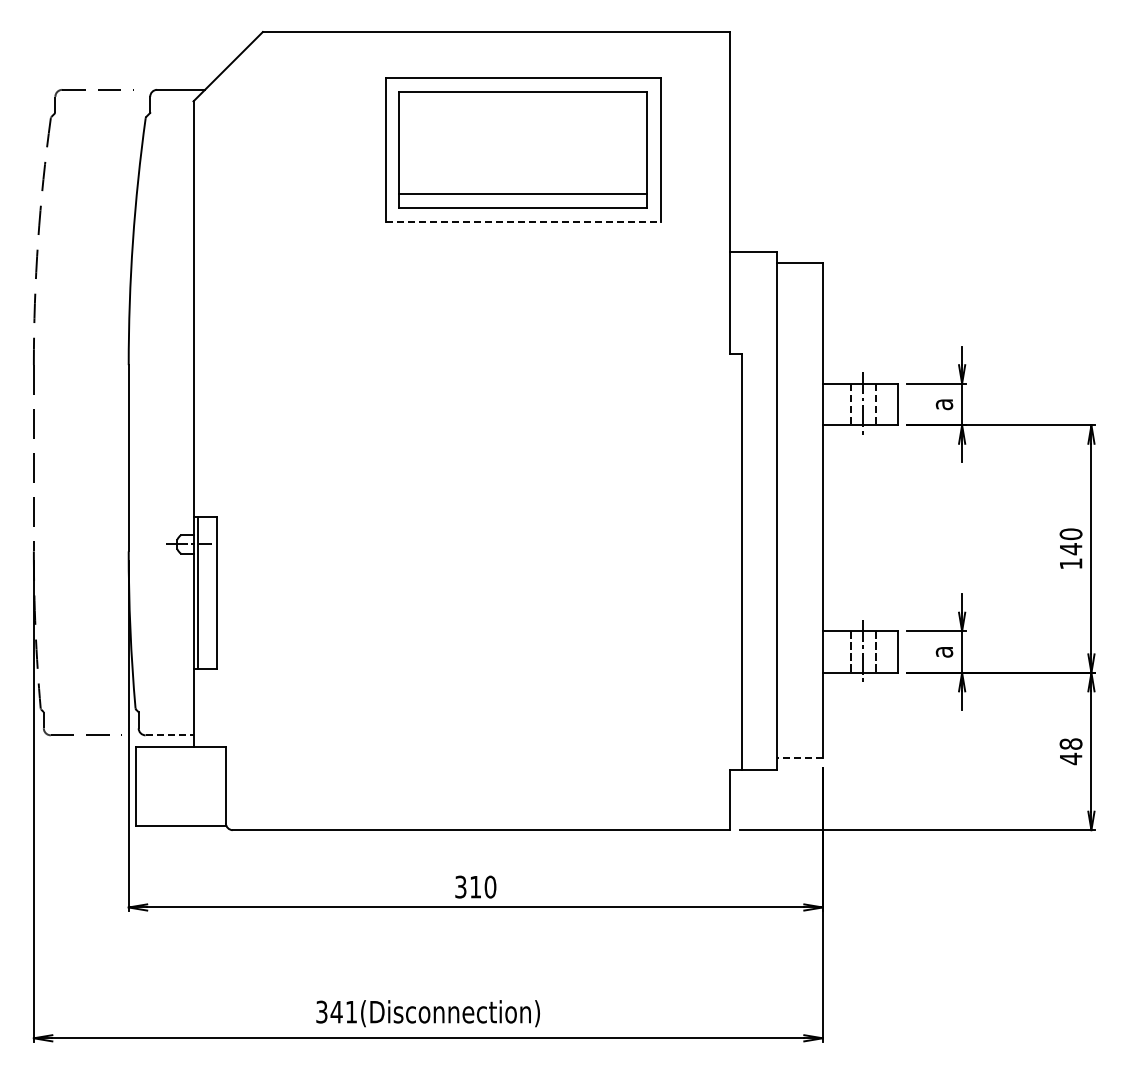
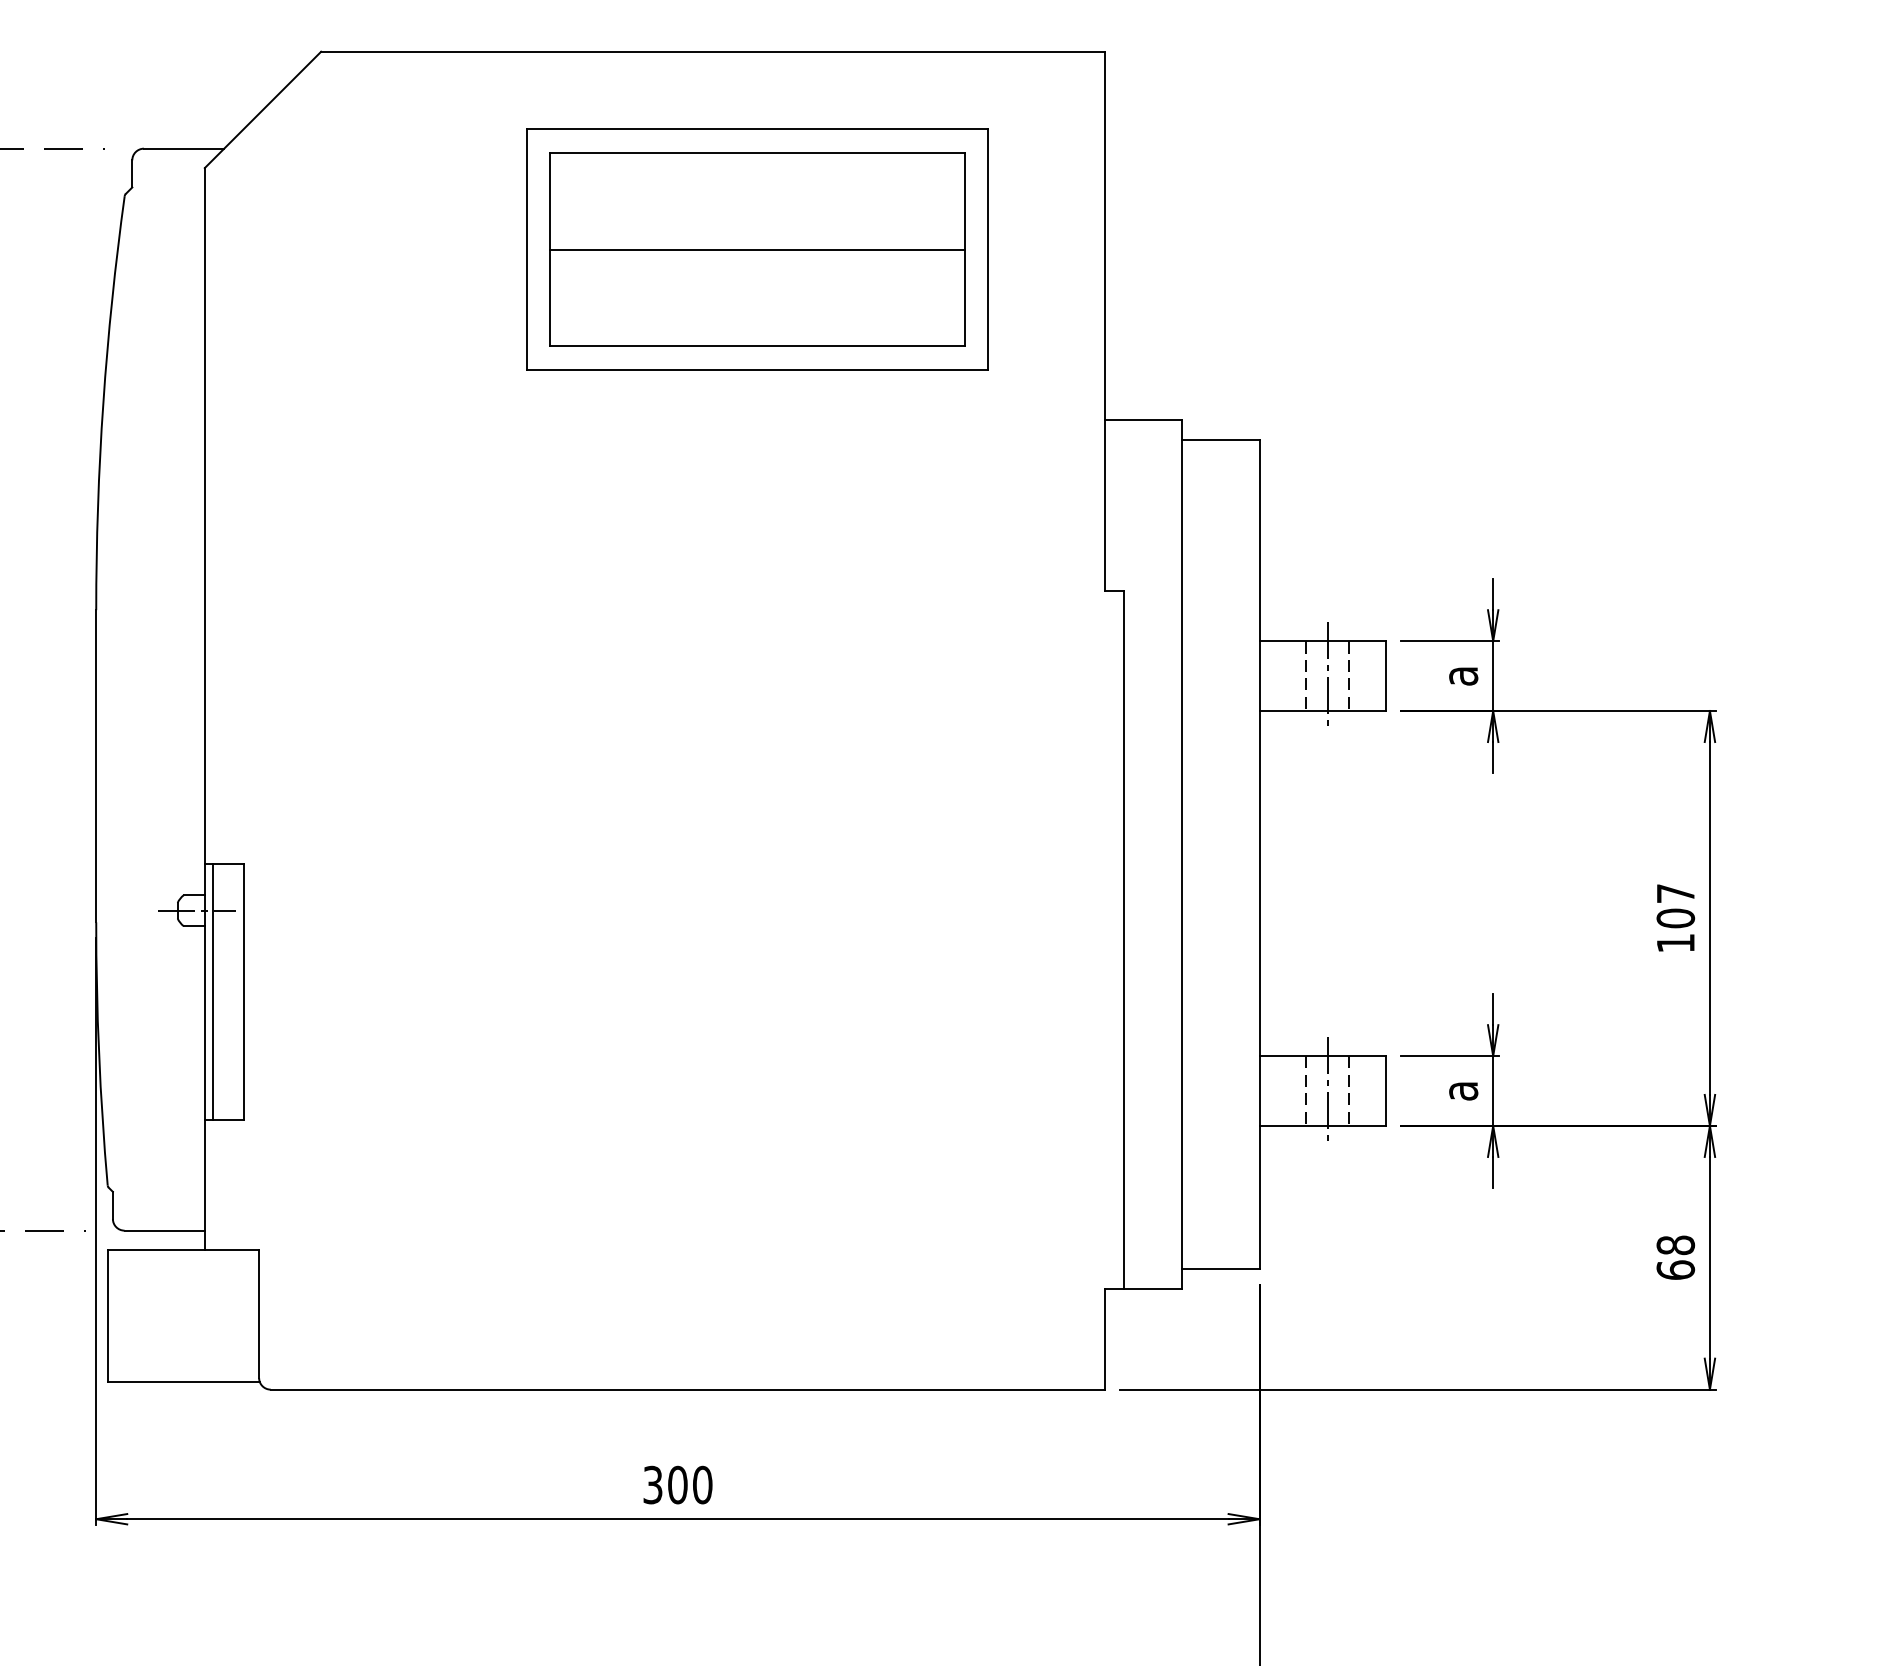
line: (522, 193) -> (756, 248), moved
line: (523, 221) -> (757, 369), dashed -> solid
text: (1070, 541) -> (1674, 905), 140 -> 107
line: (169, 735) -> (164, 1230), dashed -> solid
line: (799, 758) -> (1220, 1269), dashed -> solid
text: (1070, 758) -> (1674, 1269), 48 -> 68
text: (475, 886) -> (677, 1484), 310 -> 300

